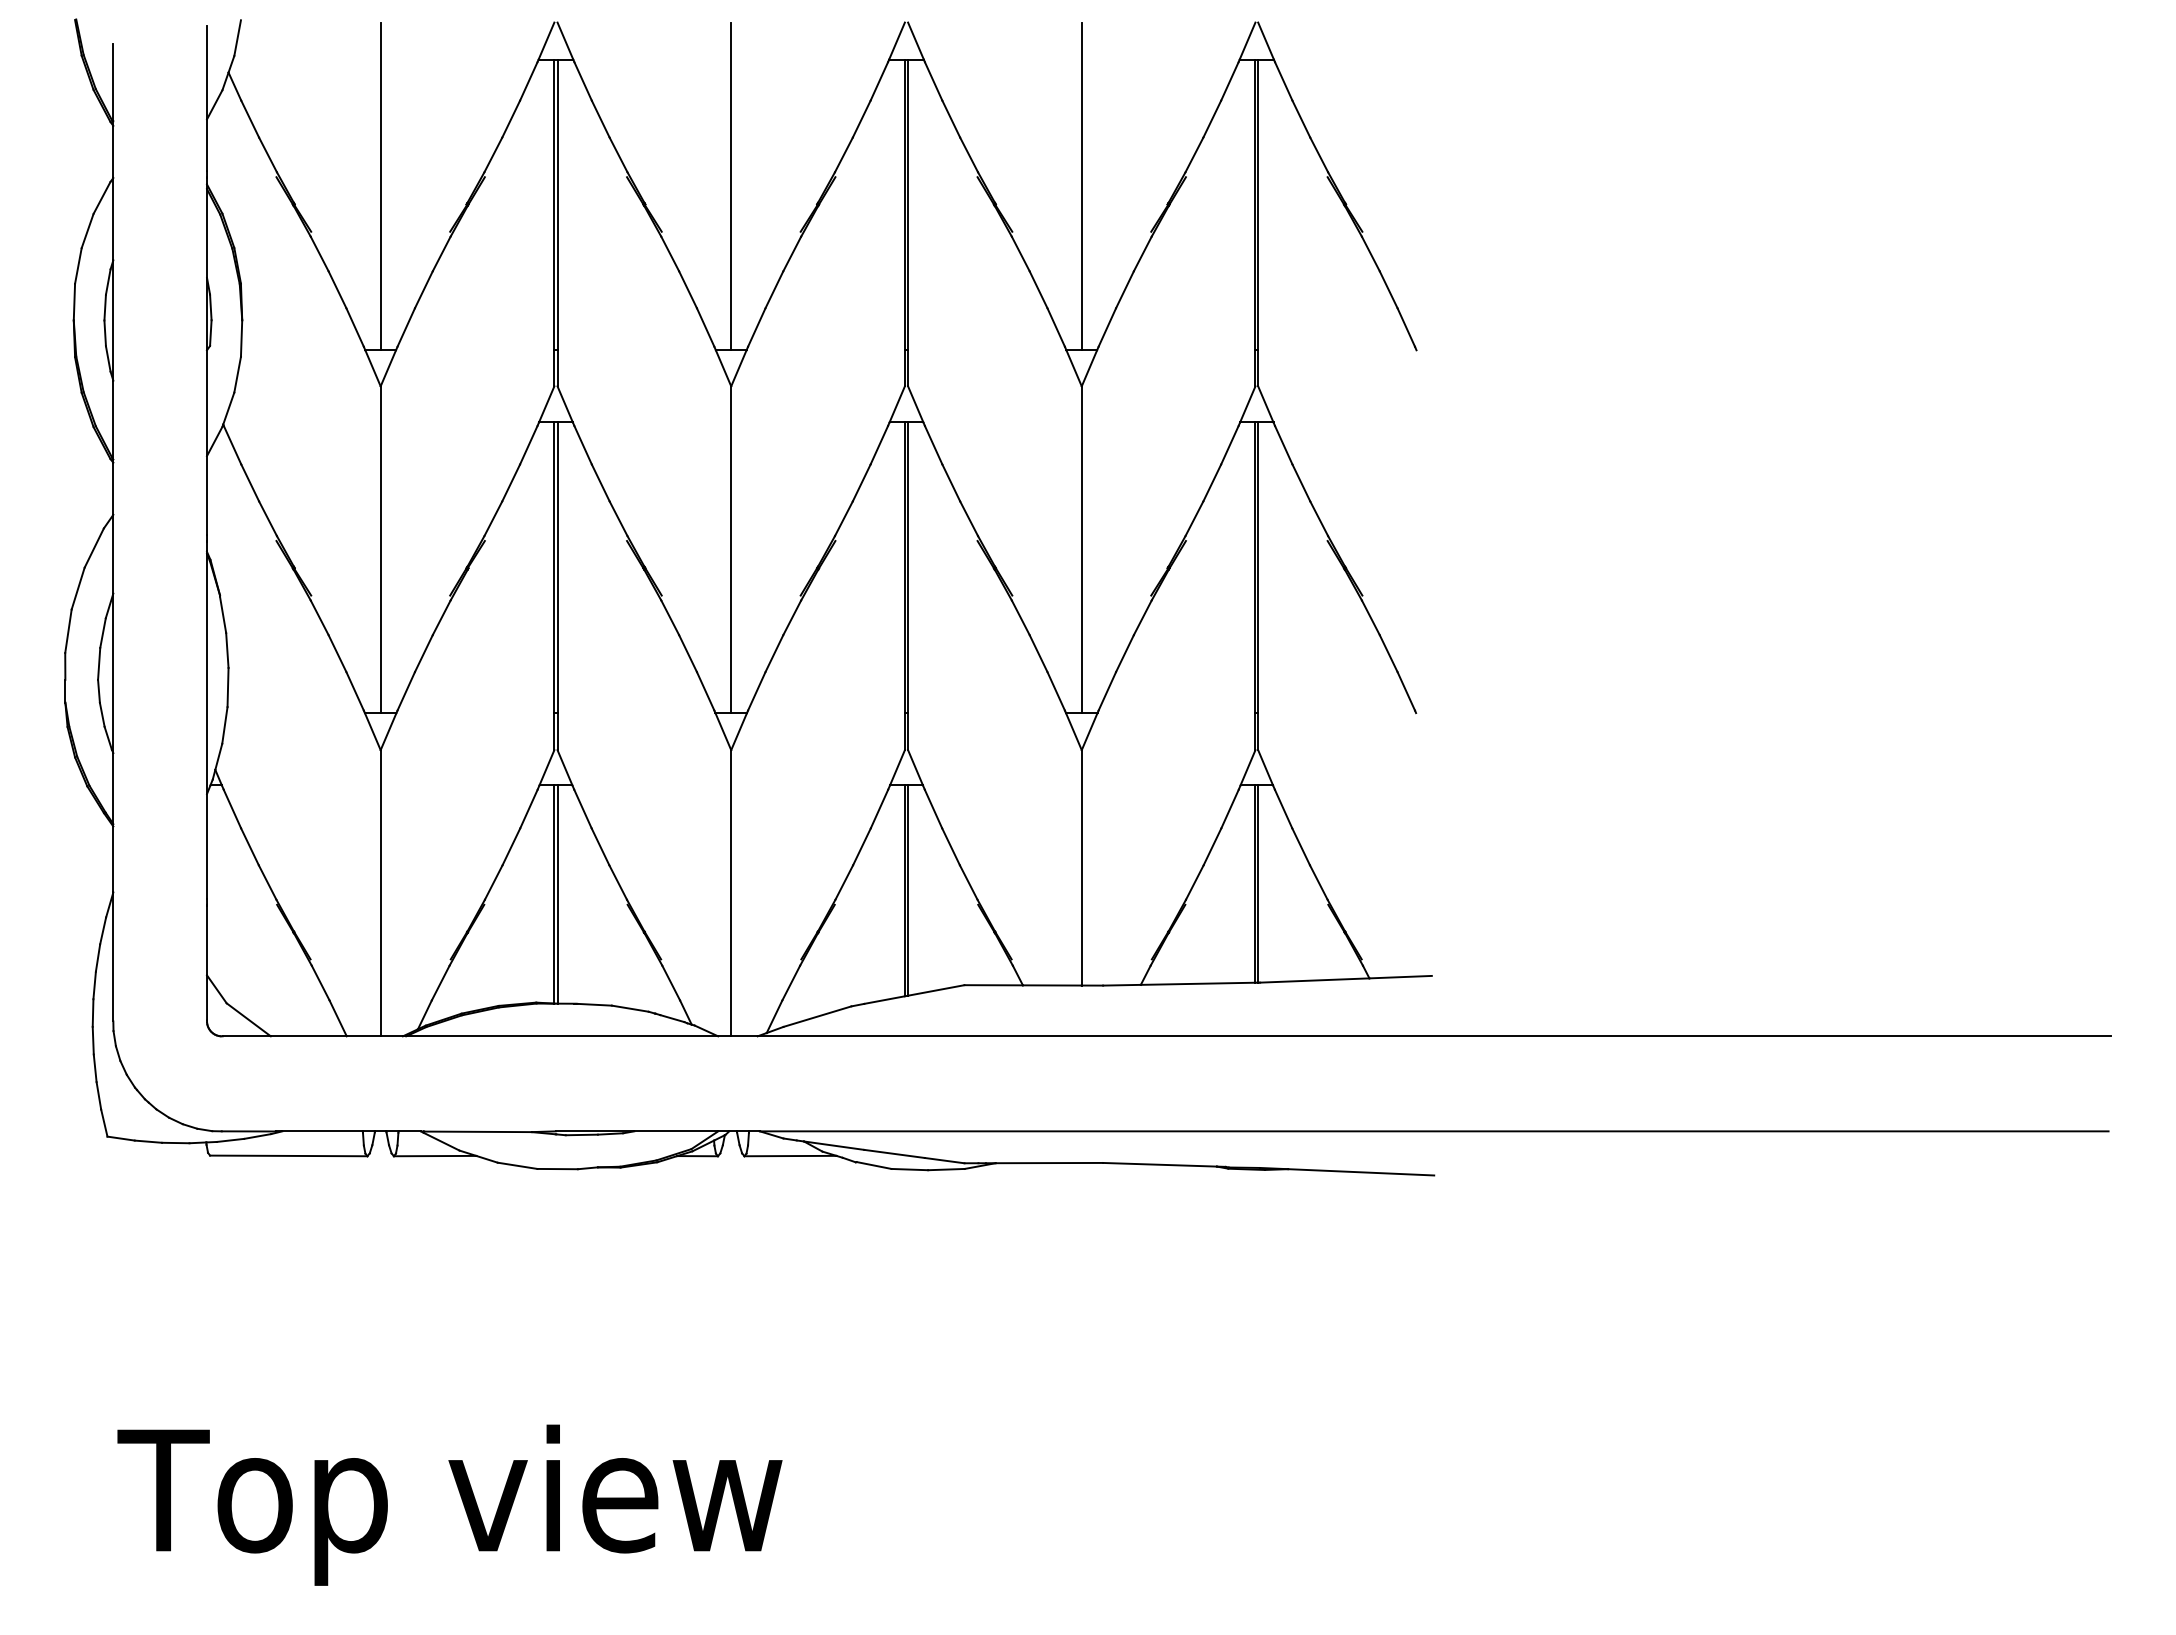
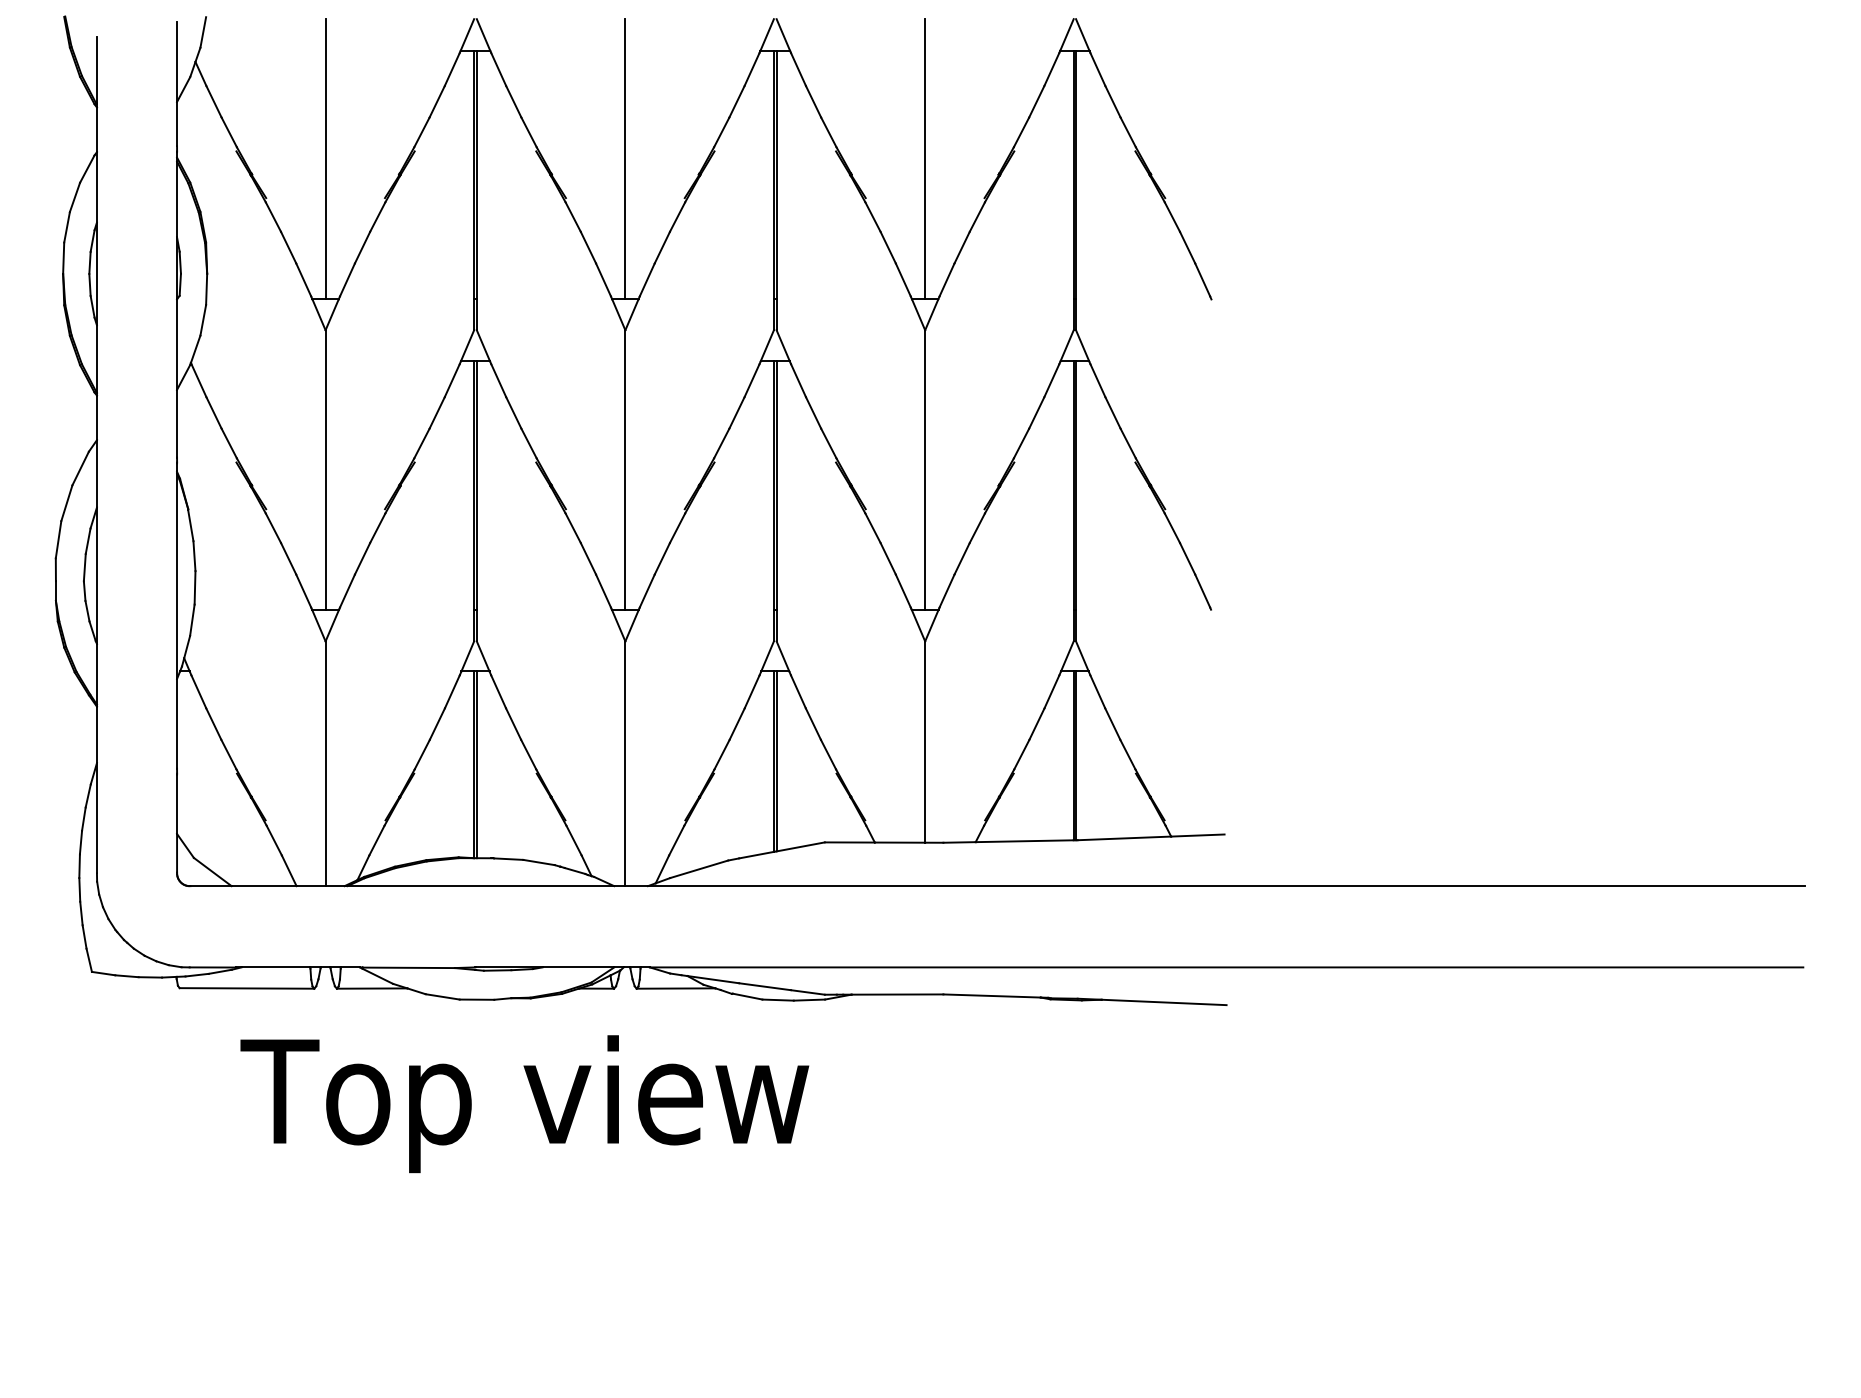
text: (449, 1505) -> (524, 1104), moved

